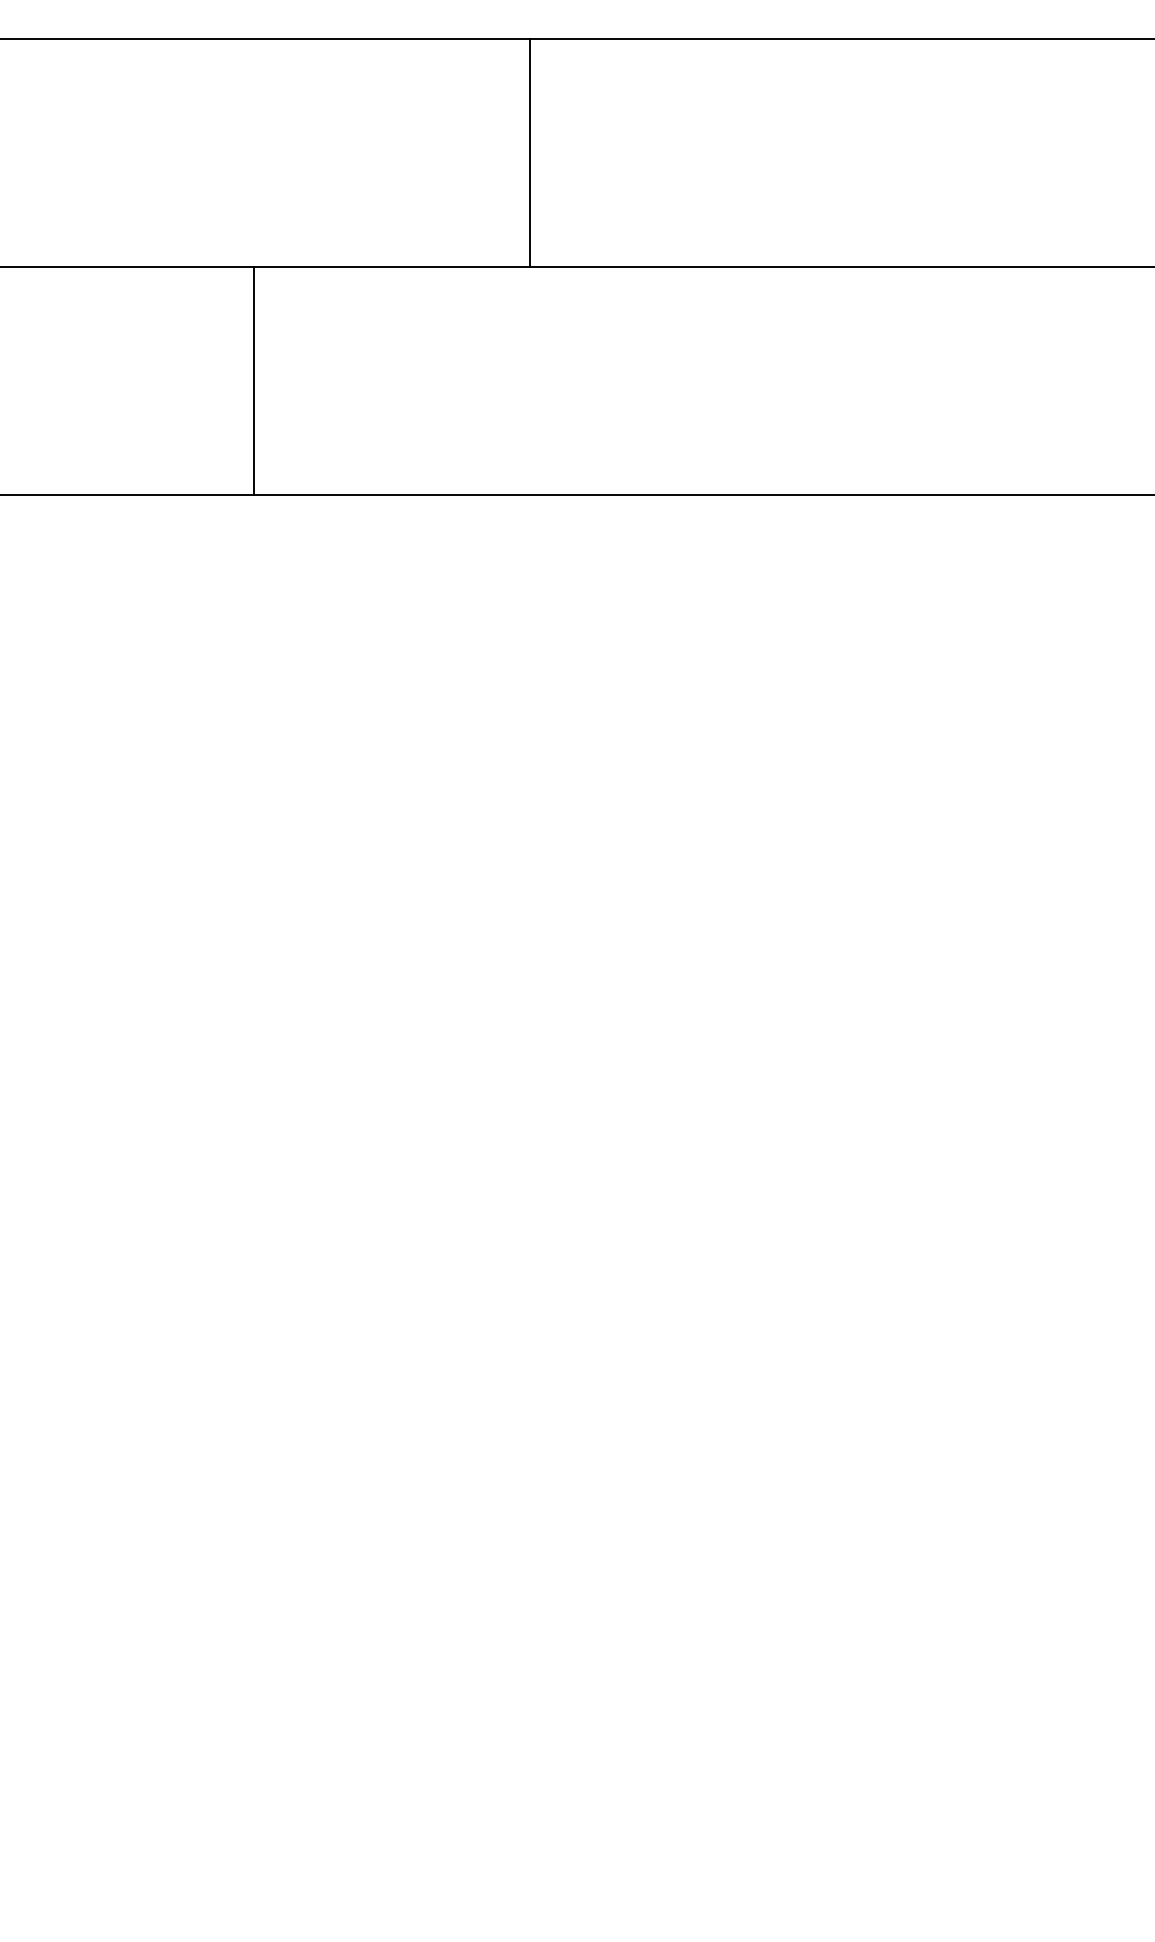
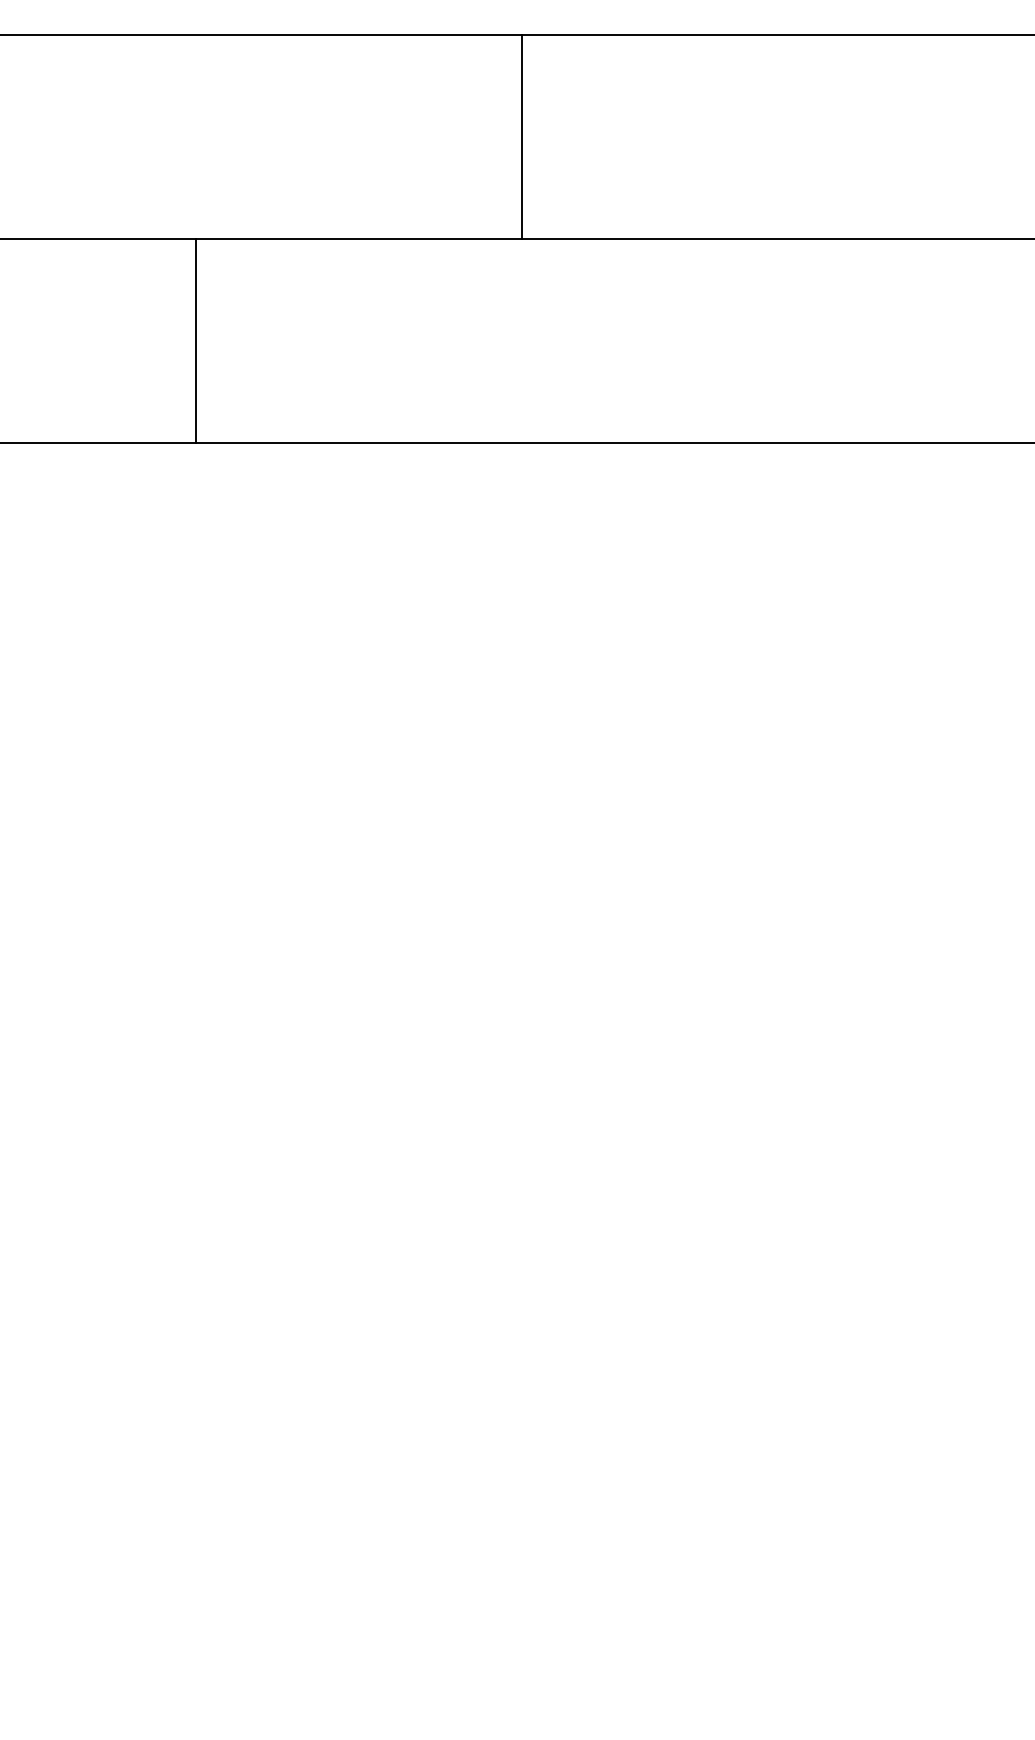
line: (530, 152) -> (522, 136), moved
line: (254, 380) -> (195, 340), moved

